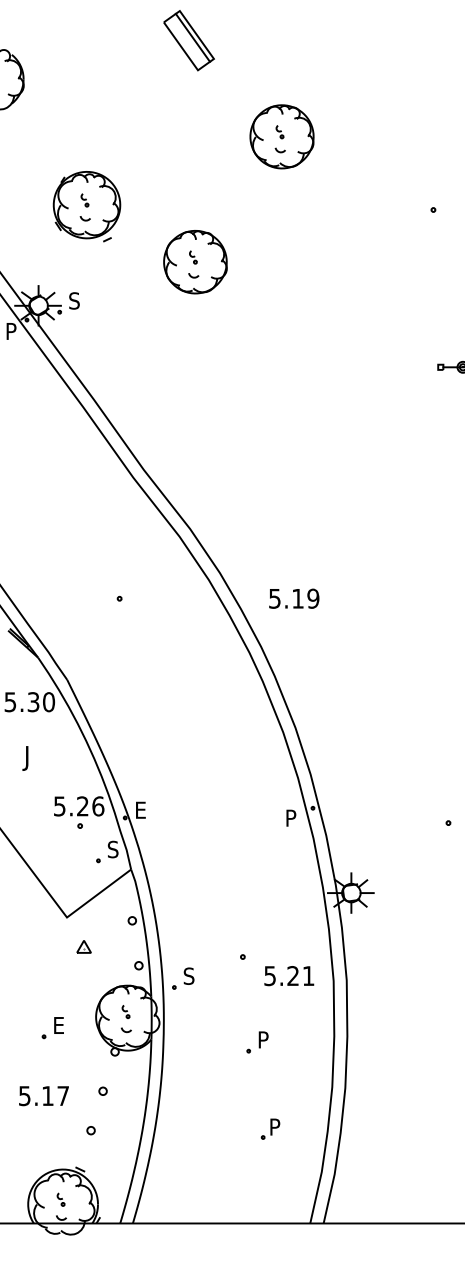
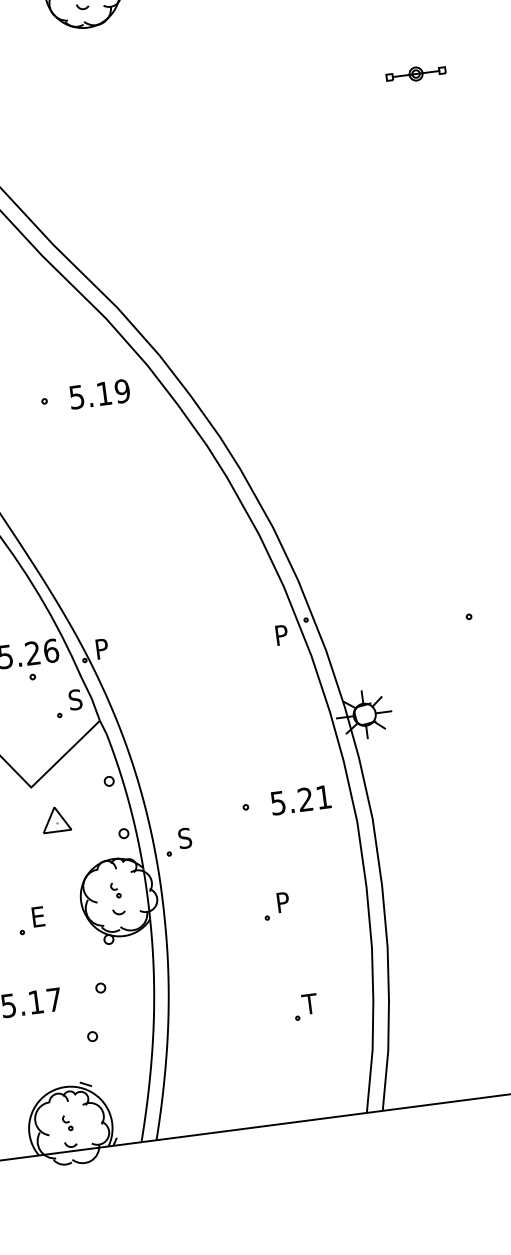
text: (294, 598) -> (100, 393), moved
text: (141, 809) -> (102, 647), E -> P
part: (83, 946) -> (55, 819), size x1.67
text: (289, 976) -> (301, 800), moved
text: (274, 1126) -> (309, 1003), P -> T

